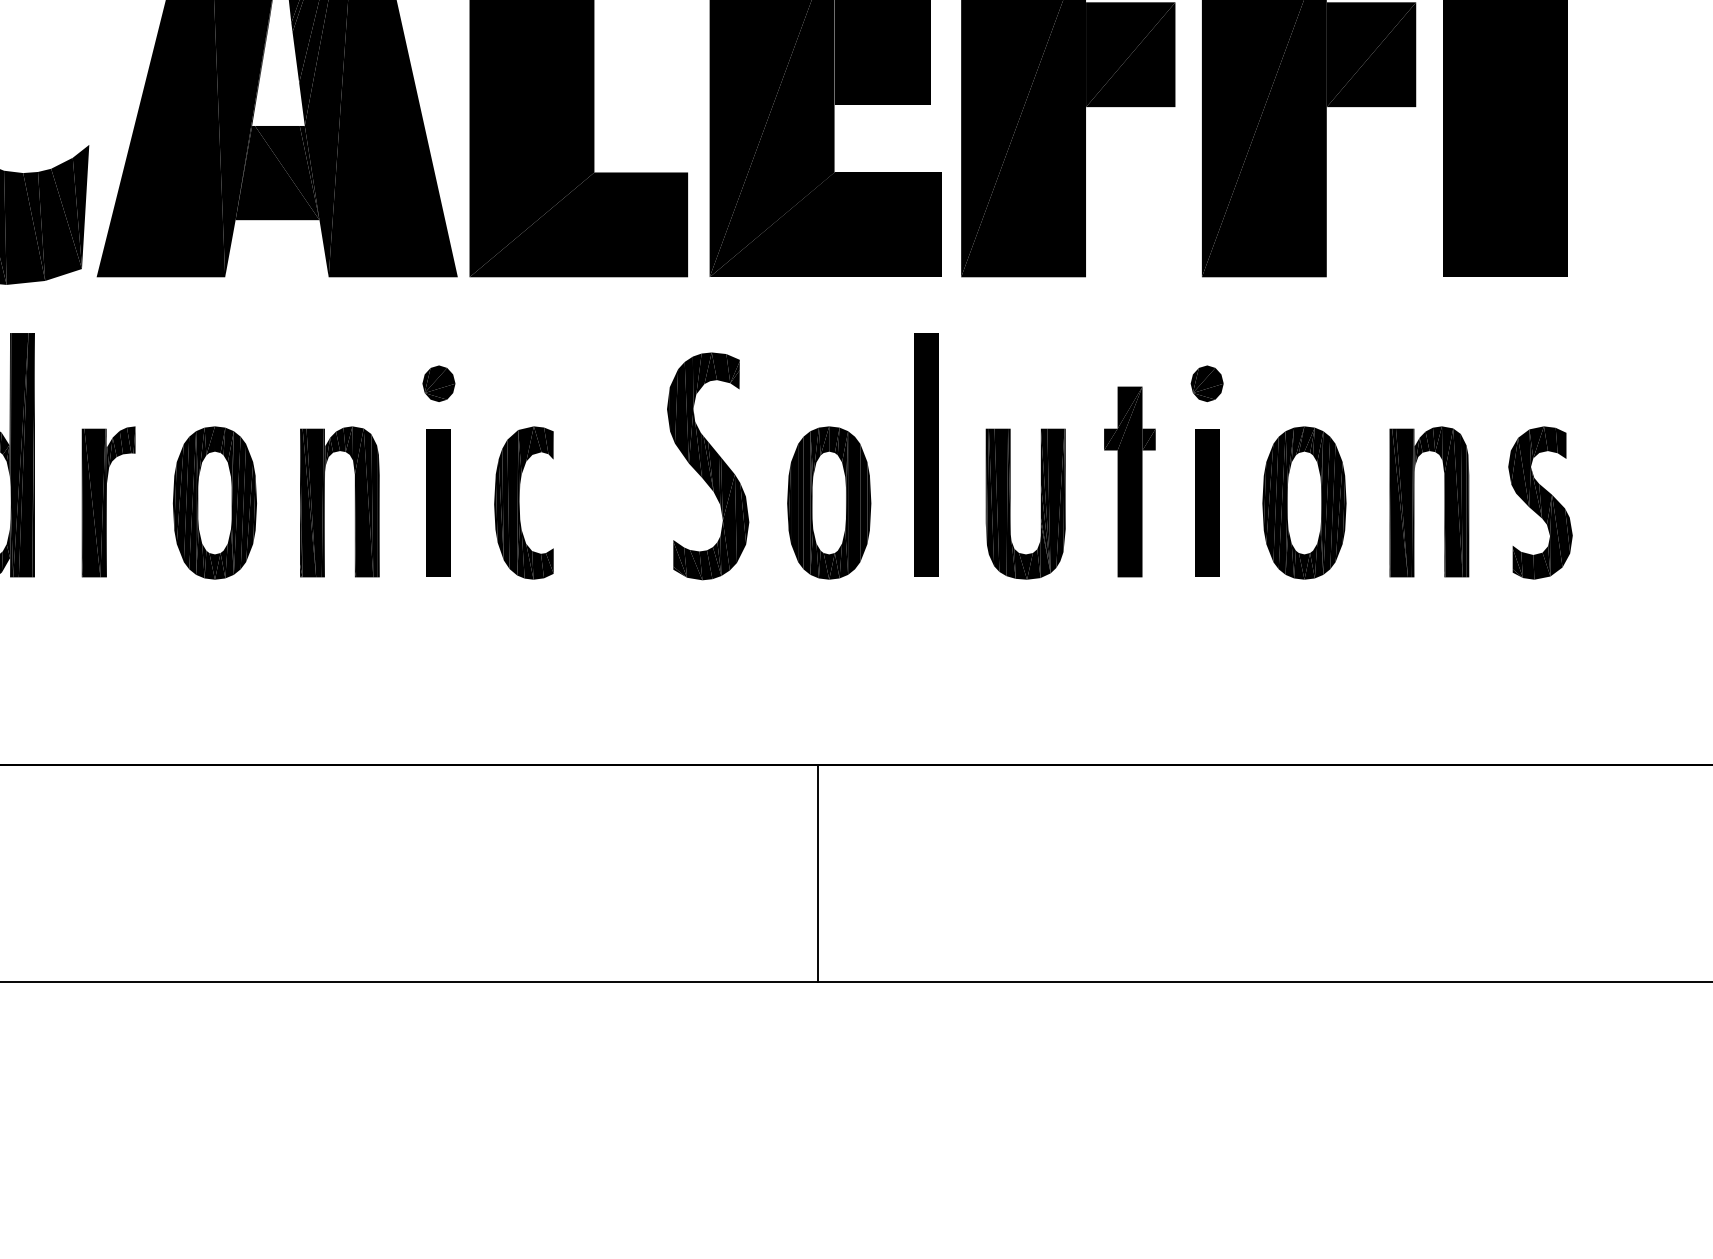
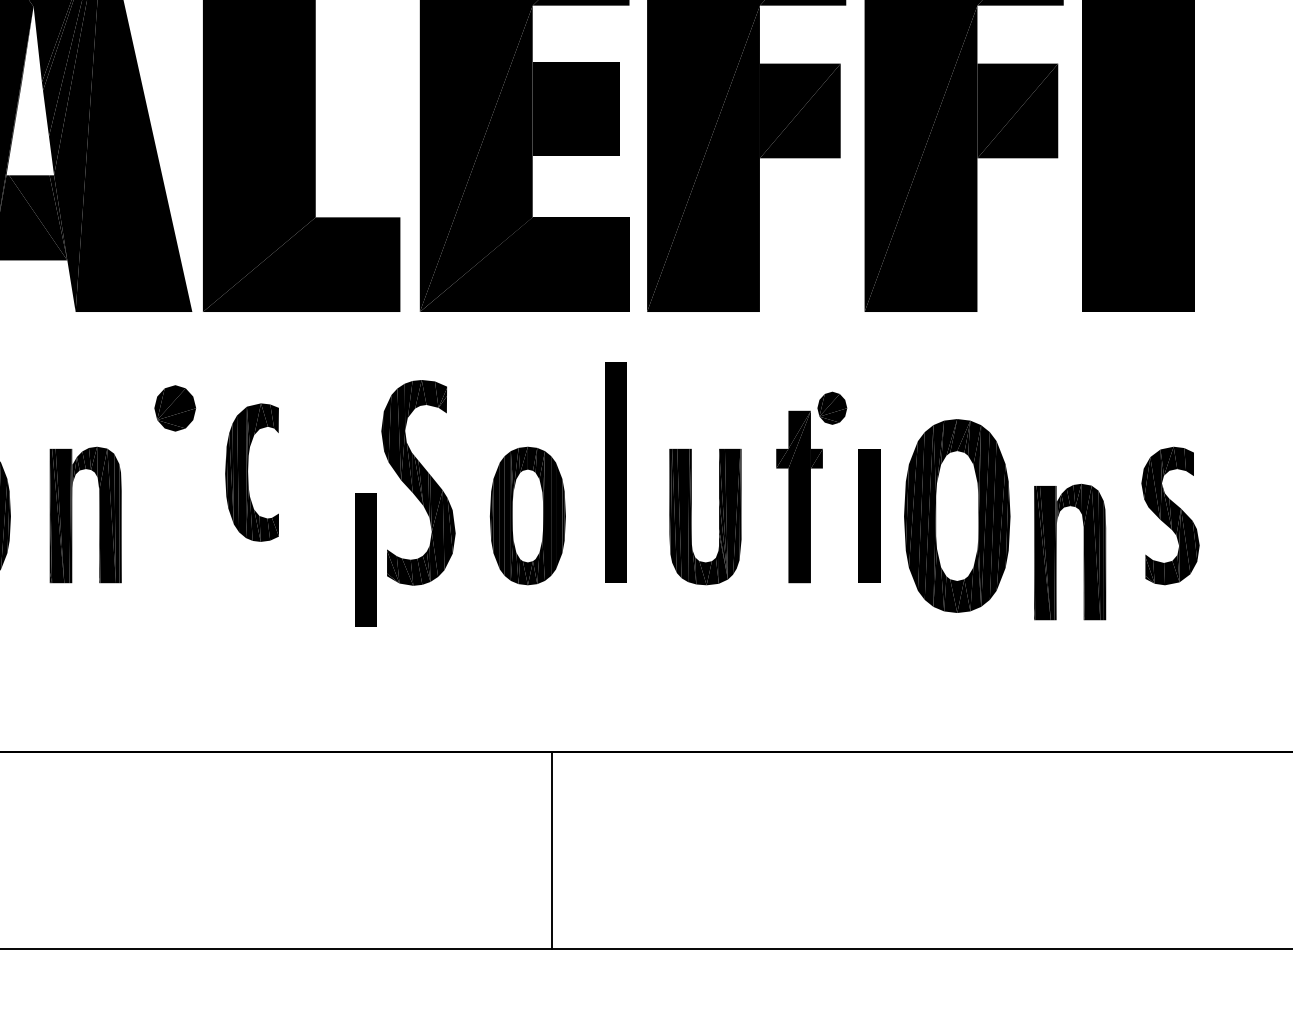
part: (438, 383) -> (174, 408), size x1.4
part: (1206, 383) -> (831, 408), moved
part: (1414, 501) -> (1056, 551), moved
part: (438, 502) -> (365, 559), moved
part: (523, 502) -> (251, 472), moved
part: (1304, 502) -> (957, 515), size x1.4
line: (817, 873) -> (551, 850), moved

